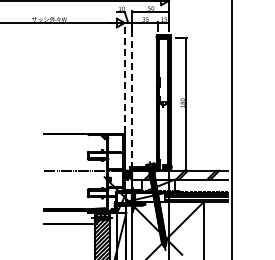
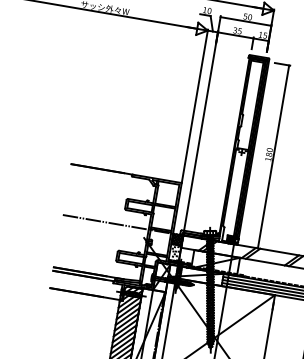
line: (124, 77) -> (194, 105), dashed -> solid
line: (131, 94) -> (200, 130), dashed -> solid

